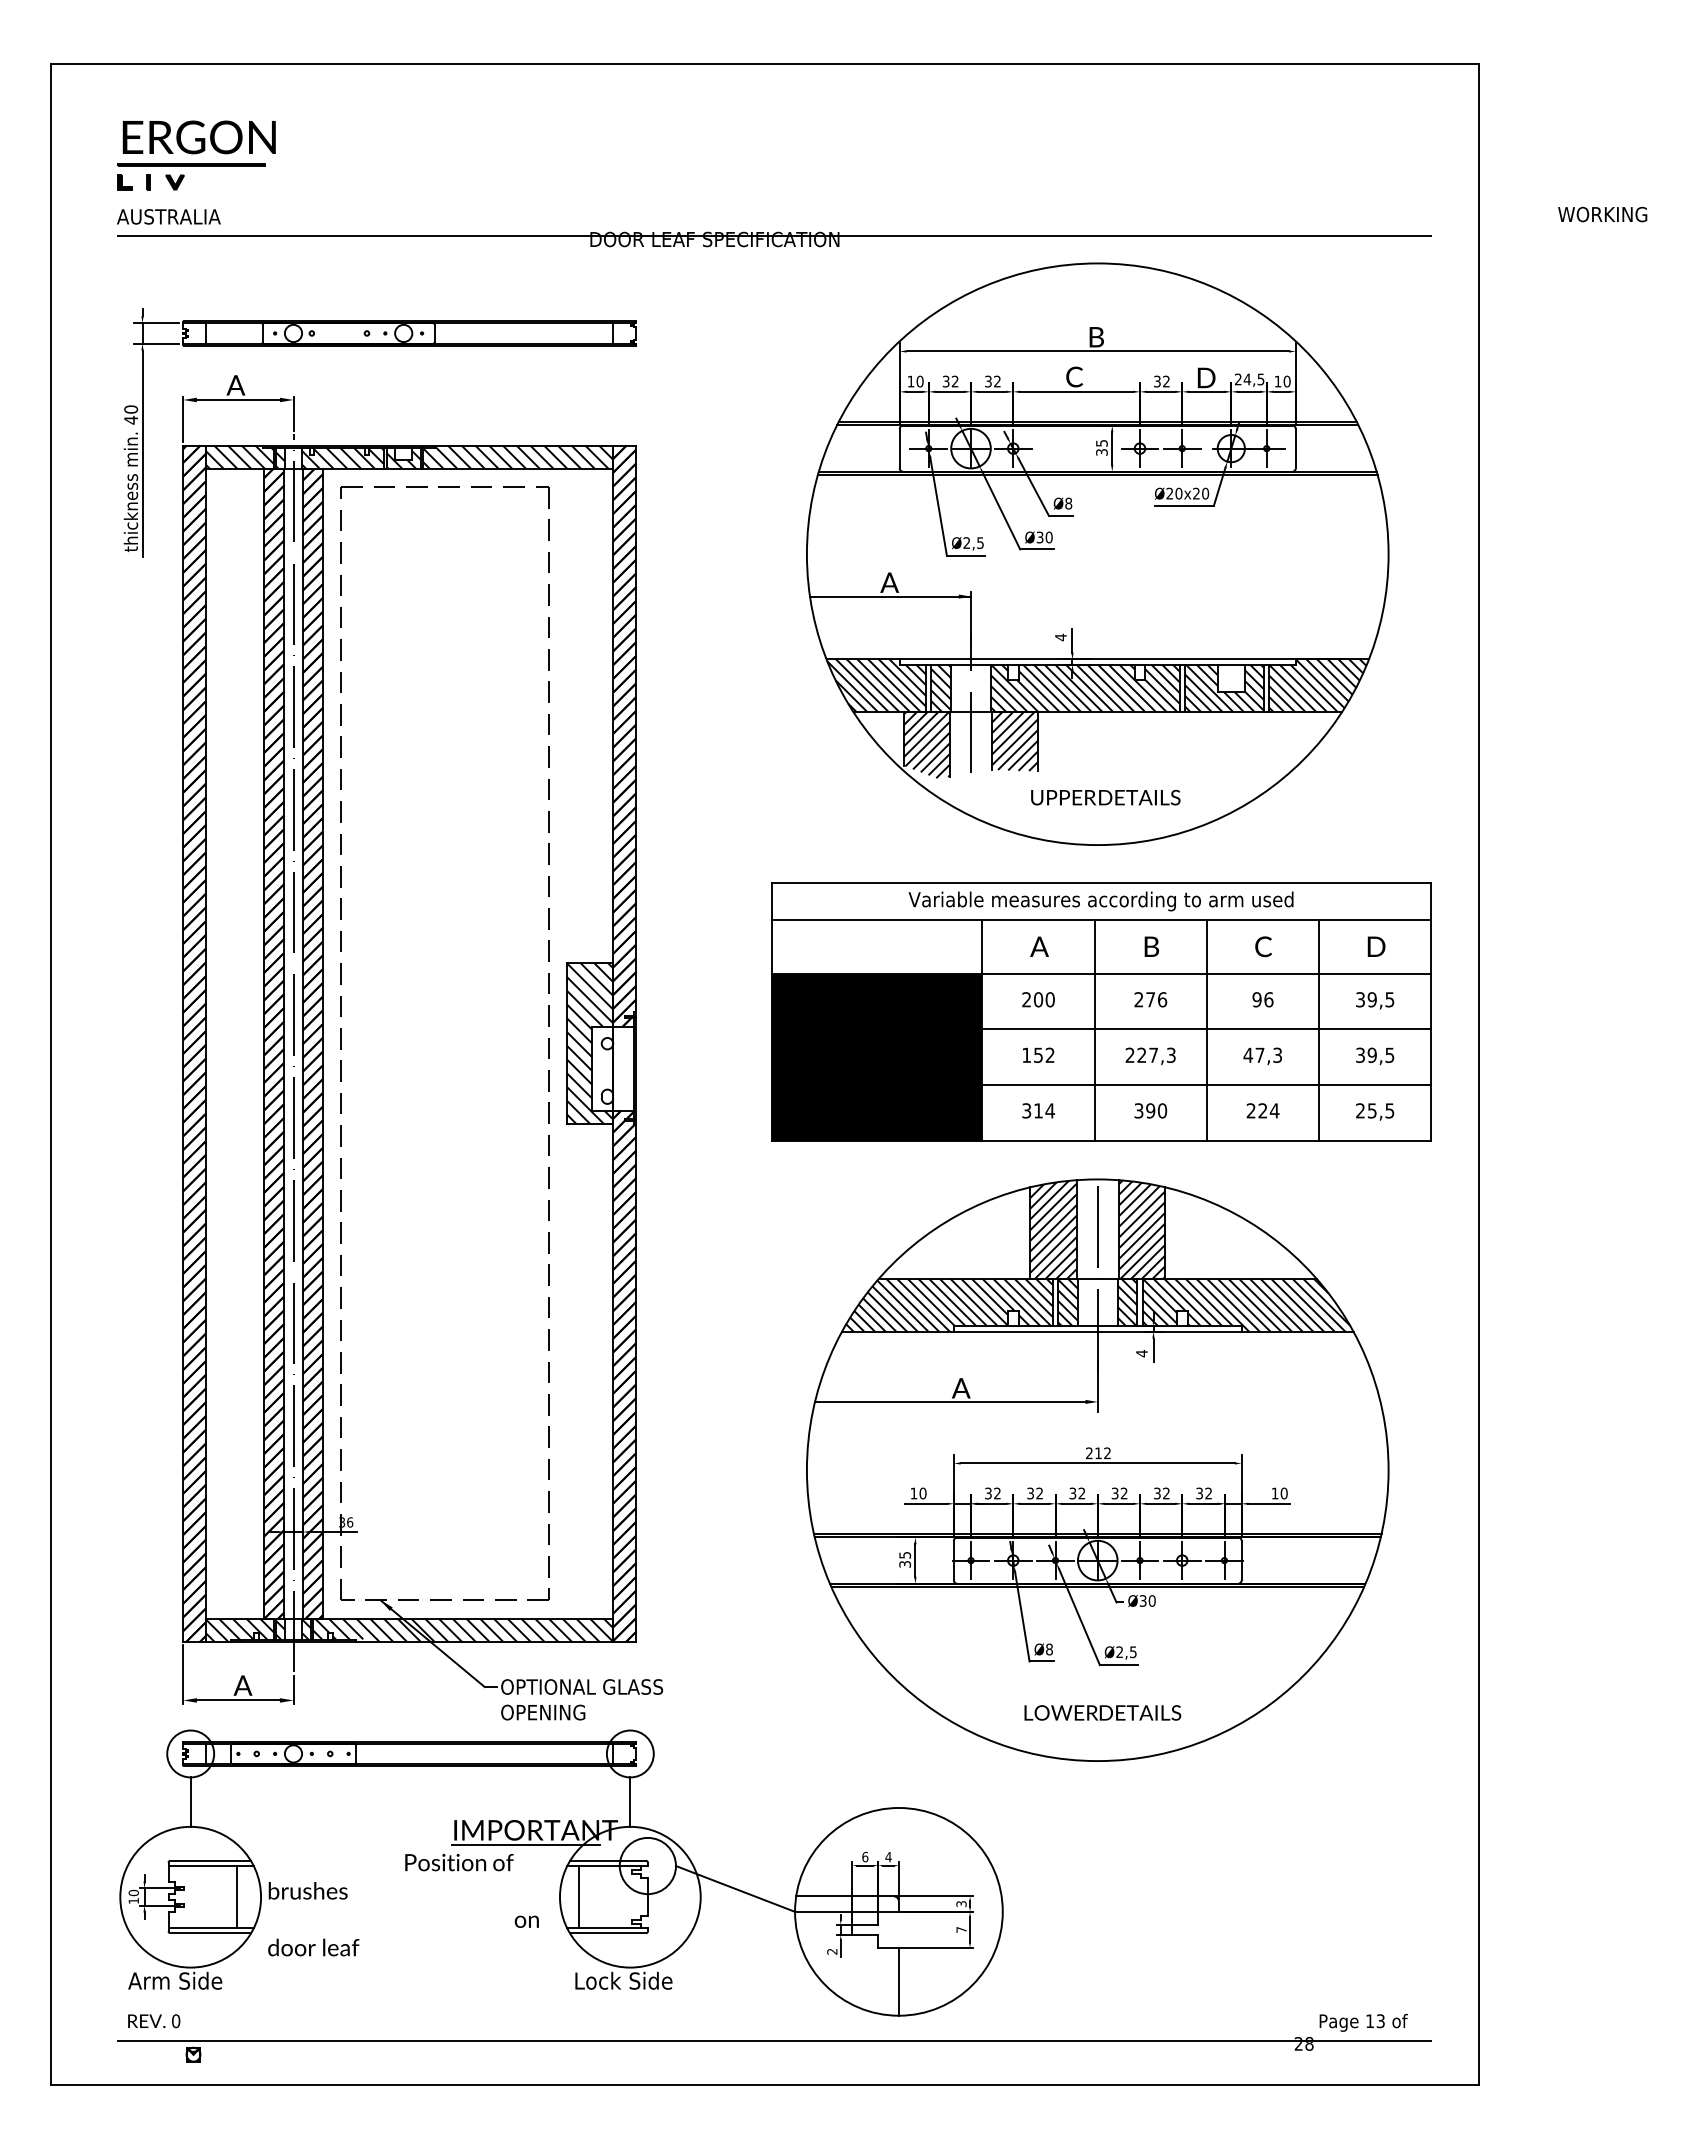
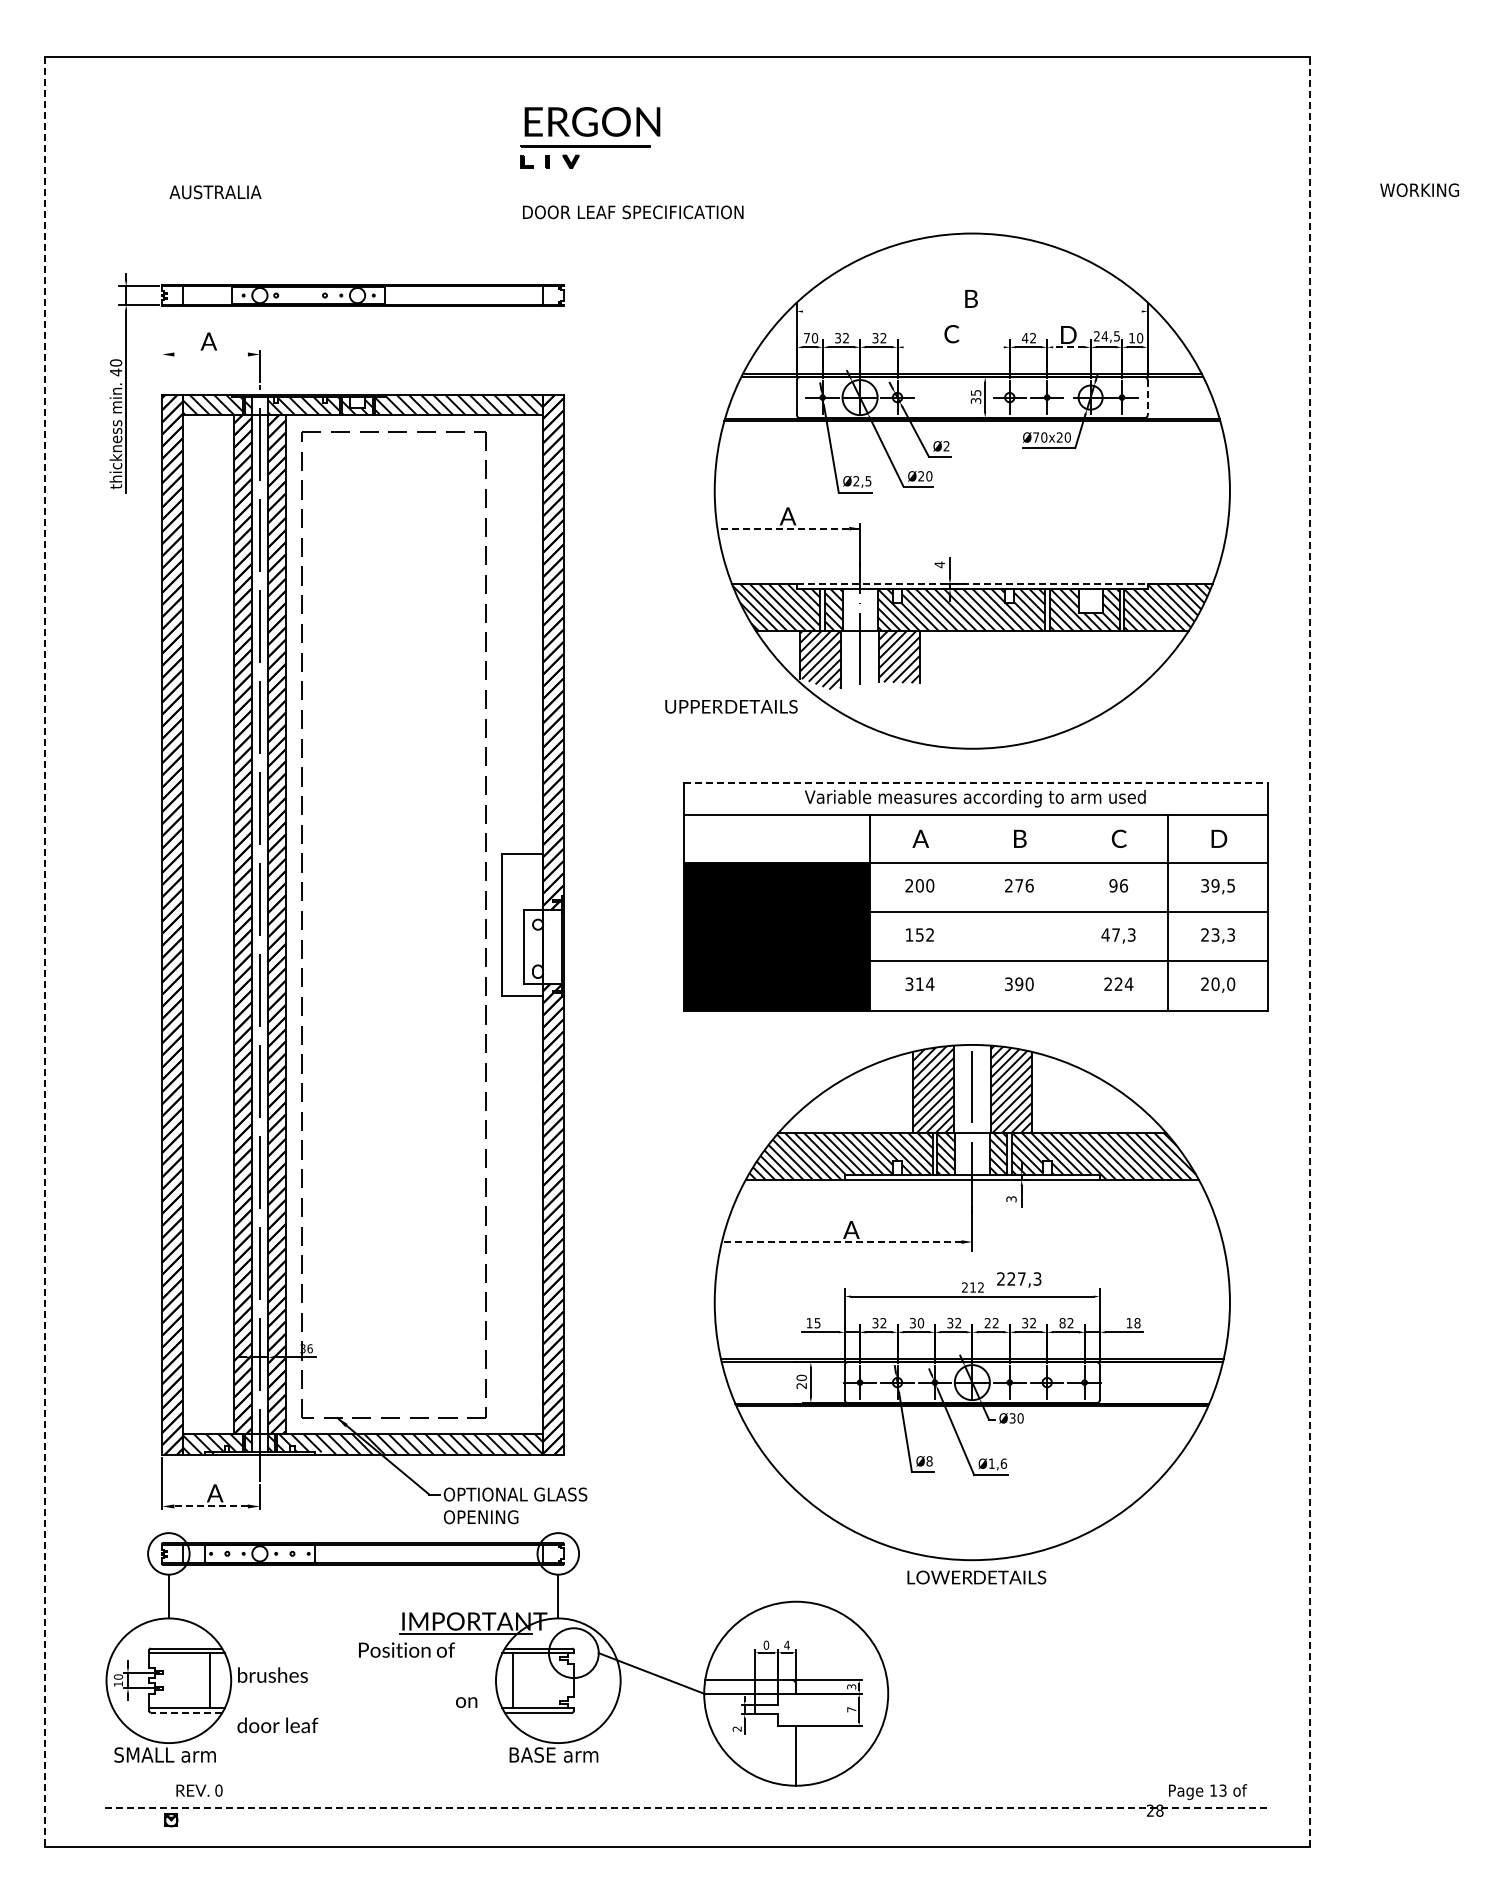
part: (197, 155) -> (590, 137), moved
text: (168, 217) -> (215, 192), moved
line: (773, 236) -> (685, 209), removed
line: (1096, 351) -> (971, 311), removed
text: (910, 381) -> (806, 338), 10 -> 70
text: (1156, 381) -> (1024, 338), 32 -> 42
line: (1076, 392) -> (953, 347), removed
line: (1206, 392) -> (1068, 347), solid -> dashed
line: (237, 399) -> (210, 354), removed
line: (183, 419) -> (162, 371), removed
line: (1295, 449) -> (1147, 398), solid -> dashed
text: (1170, 493) -> (1036, 437), Ø20x20 -> Ø70x20
text: (1068, 503) -> (946, 446), Ø8 -> Ø2
text: (1040, 537) -> (921, 476), Ø30 -> Ø20
line: (890, 596) -> (788, 528), solid -> dashed
line: (1122, 659) -> (994, 584), solid -> dashed
text: (1105, 797) -> (731, 706), moved
line: (1101, 883) -> (975, 782), solid -> dashed
line: (1094, 1029) -> (969, 912), removed
line: (1207, 1029) -> (1069, 912), removed
hatch: (589, 1043) -> (522, 924), removed
text: (1374, 1054) -> (1217, 934), 39,5 -> 23,3
text: (1150, 1055) -> (1019, 1279), moved
line: (50, 1075) -> (44, 952), solid -> dashed
line: (1479, 1075) -> (1310, 952), solid -> dashed
text: (1381, 1111) -> (1223, 984), 25,5 -> 20,0
text: (1141, 1353) -> (1011, 1199), 4 -> 3
line: (950, 1402) -> (841, 1242), solid -> dashed
text: (922, 1493) -> (817, 1323), 10 -> 15
text: (1039, 1493) -> (920, 1323), 32 -> 30
text: (1114, 1493) -> (987, 1323), 32 -> 22
text: (1199, 1493) -> (1062, 1323), 32 -> 82
text: (1284, 1493) -> (1137, 1323), 10 -> 18
text: (904, 1559) -> (801, 1381), 35 -> 20
text: (1126, 1651) -> (997, 1463), Ø2,5 -> Ø1,6
line: (238, 1700) -> (211, 1506), solid -> dashed
text: (1102, 1712) -> (976, 1577), moved
text: (865, 1856) -> (766, 1644), 6 -> 0
line: (210, 1933) -> (186, 1712), solid -> dashed
text: (185, 1980) -> (164, 1754), Arm Side -> SMALL arm
text: (626, 1980) -> (554, 1754), Lock Side -> BASE arm
text: (154, 2021) -> (199, 1790), moved
line: (775, 2041) -> (686, 1808), solid -> dashed

